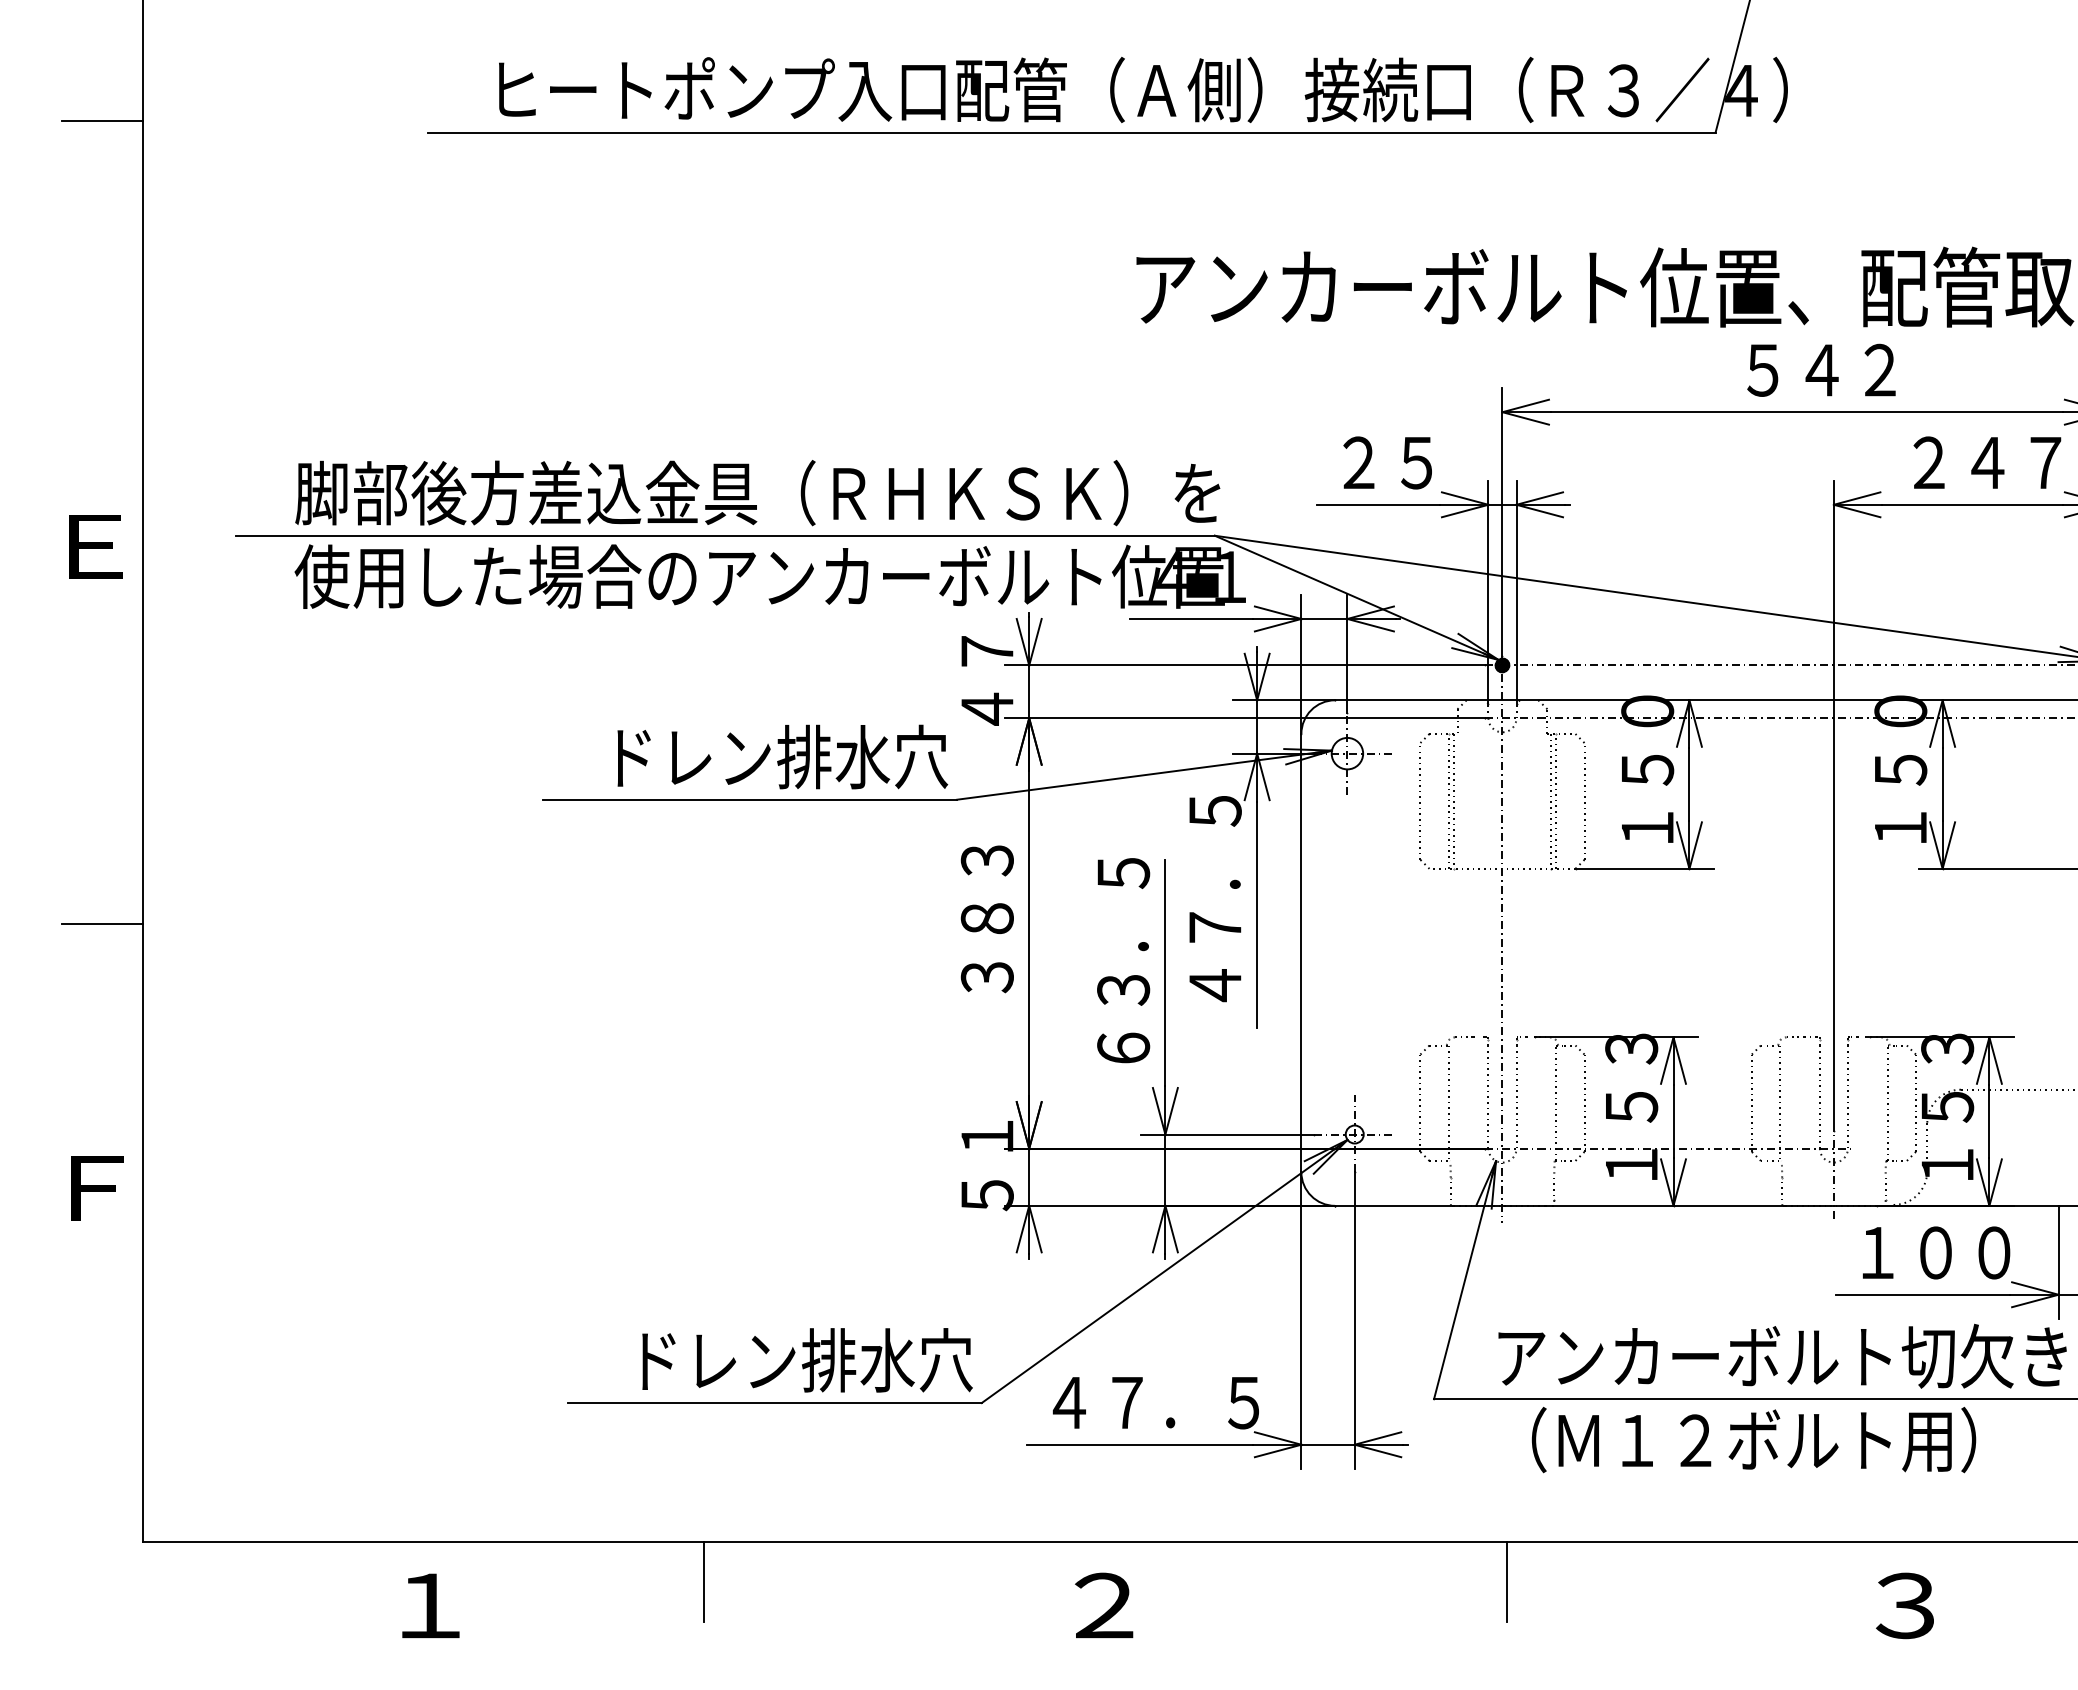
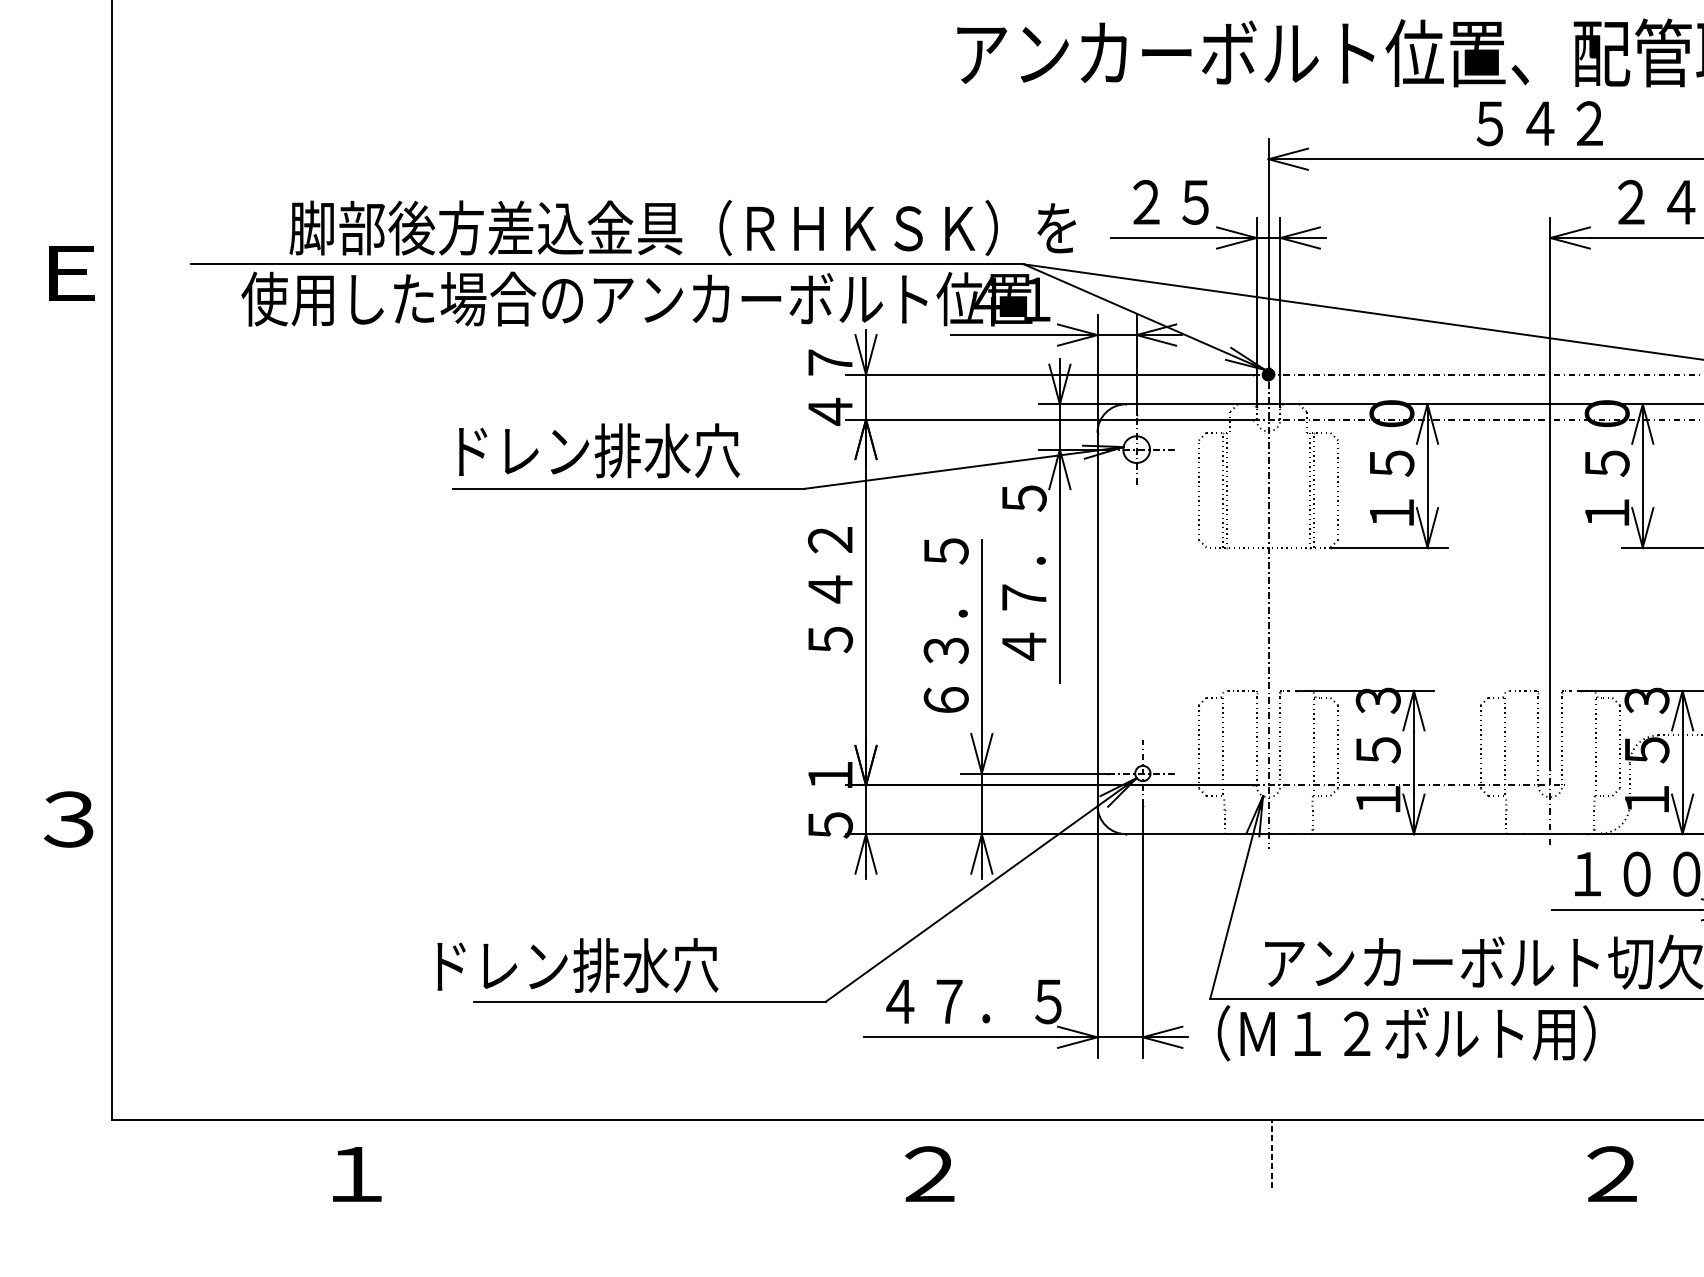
text: (757, 493) -> (682, 228), moved
text: (782, 756) -> (599, 450), moved
text: (986, 918) -> (829, 589), ３８３ -> ５４２
line: (102, 923) -> (77, 594), removed
text: (92, 1188) -> (69, 819), Ｆ -> ３
text: (807, 1360) -> (578, 965), moved
text: (1753, 1440) -> (1406, 1033), moved
line: (704, 1581) -> (589, 1153), removed
line: (1506, 1581) -> (1271, 1153), solid -> dashed
text: (1905, 1606) -> (1611, 1174), ３ -> ２

